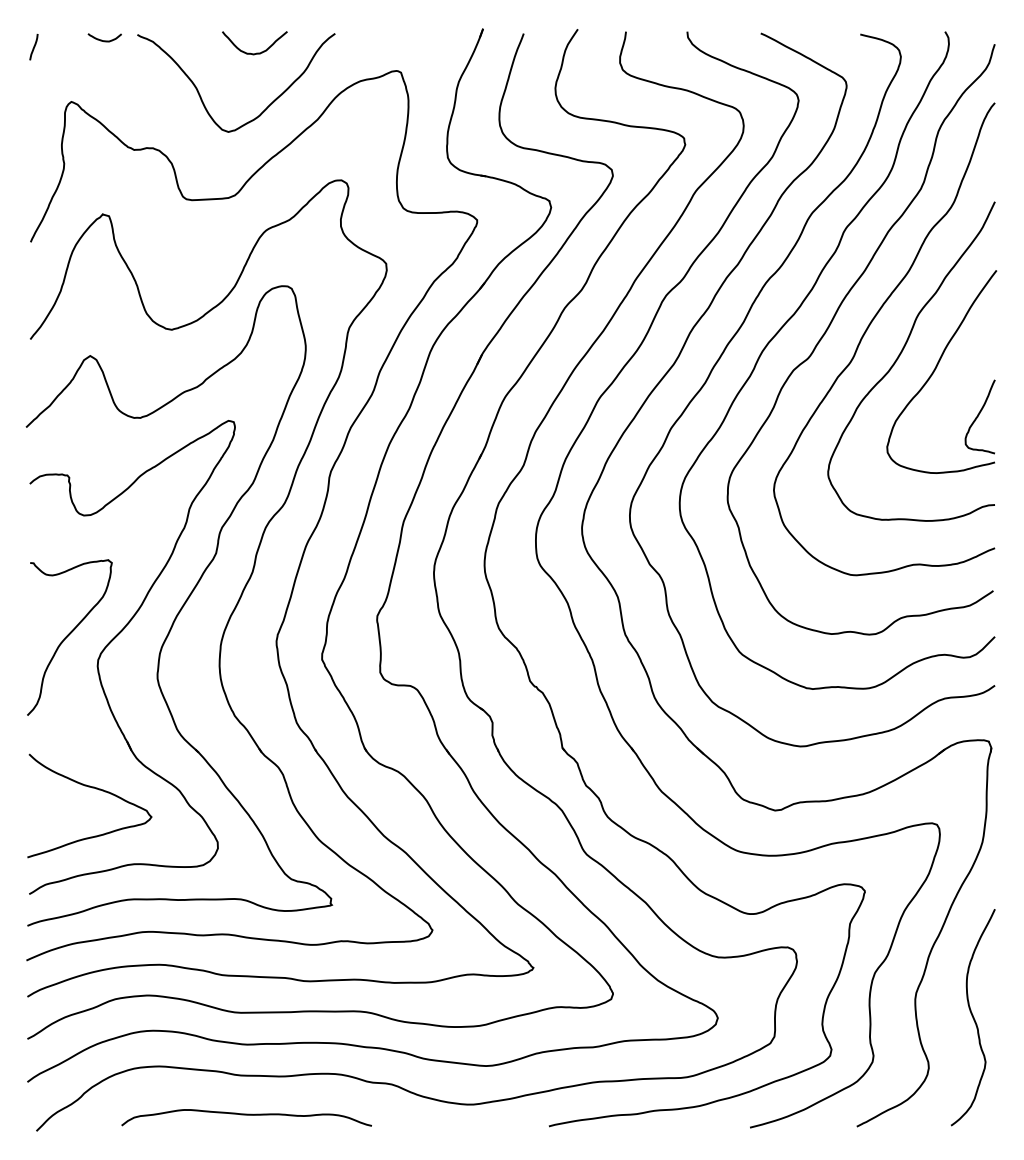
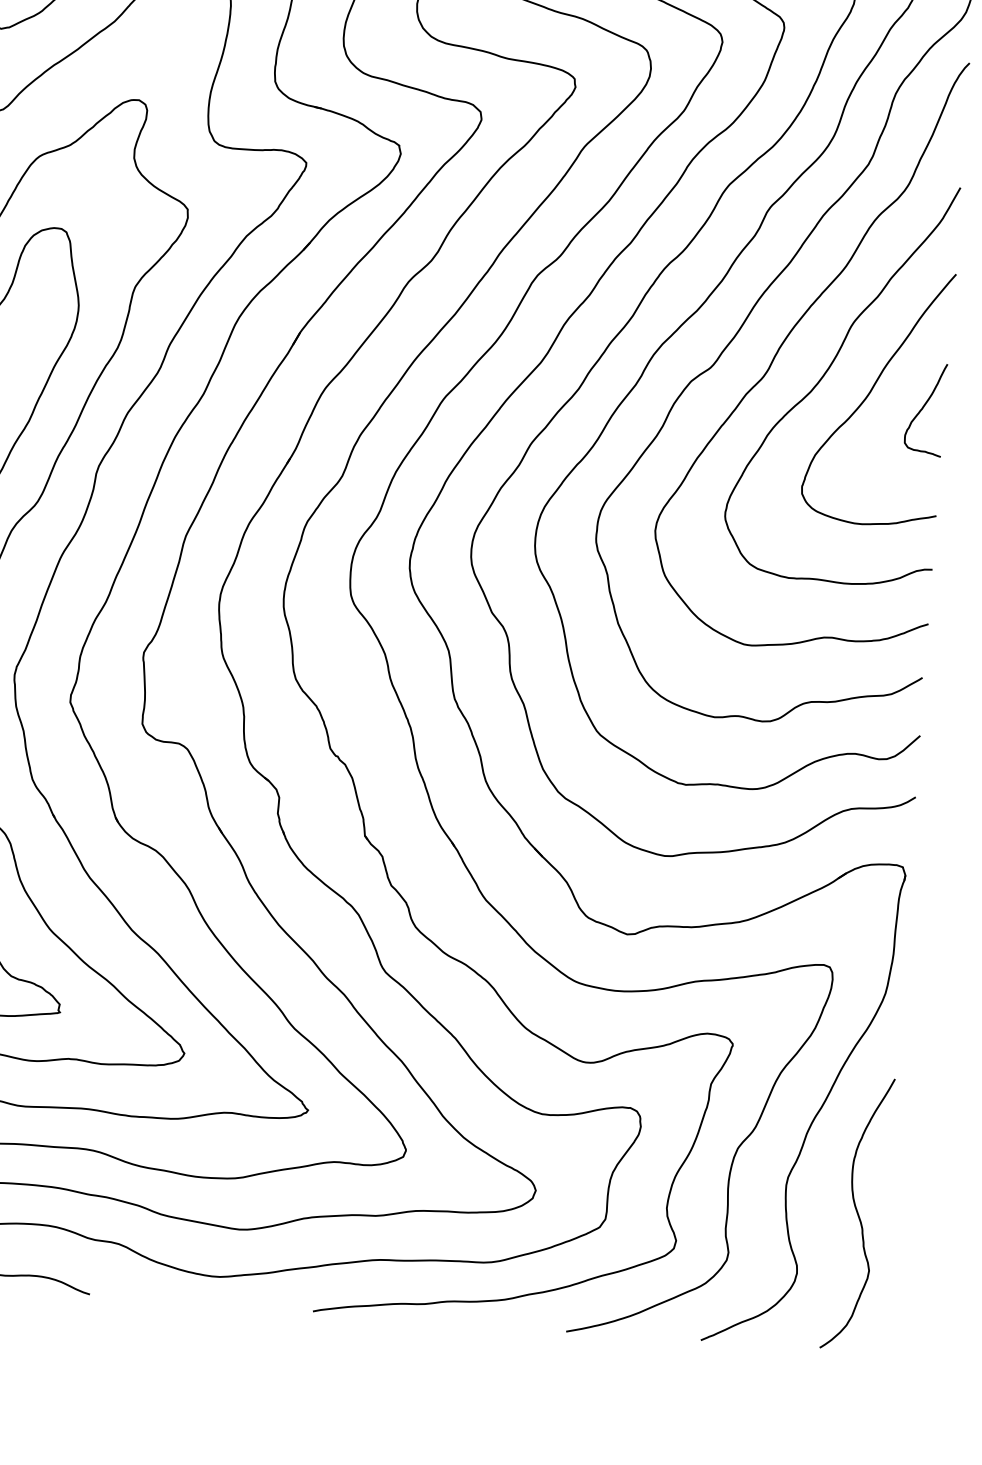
curve: (979, 415) -> (924, 407), moved

